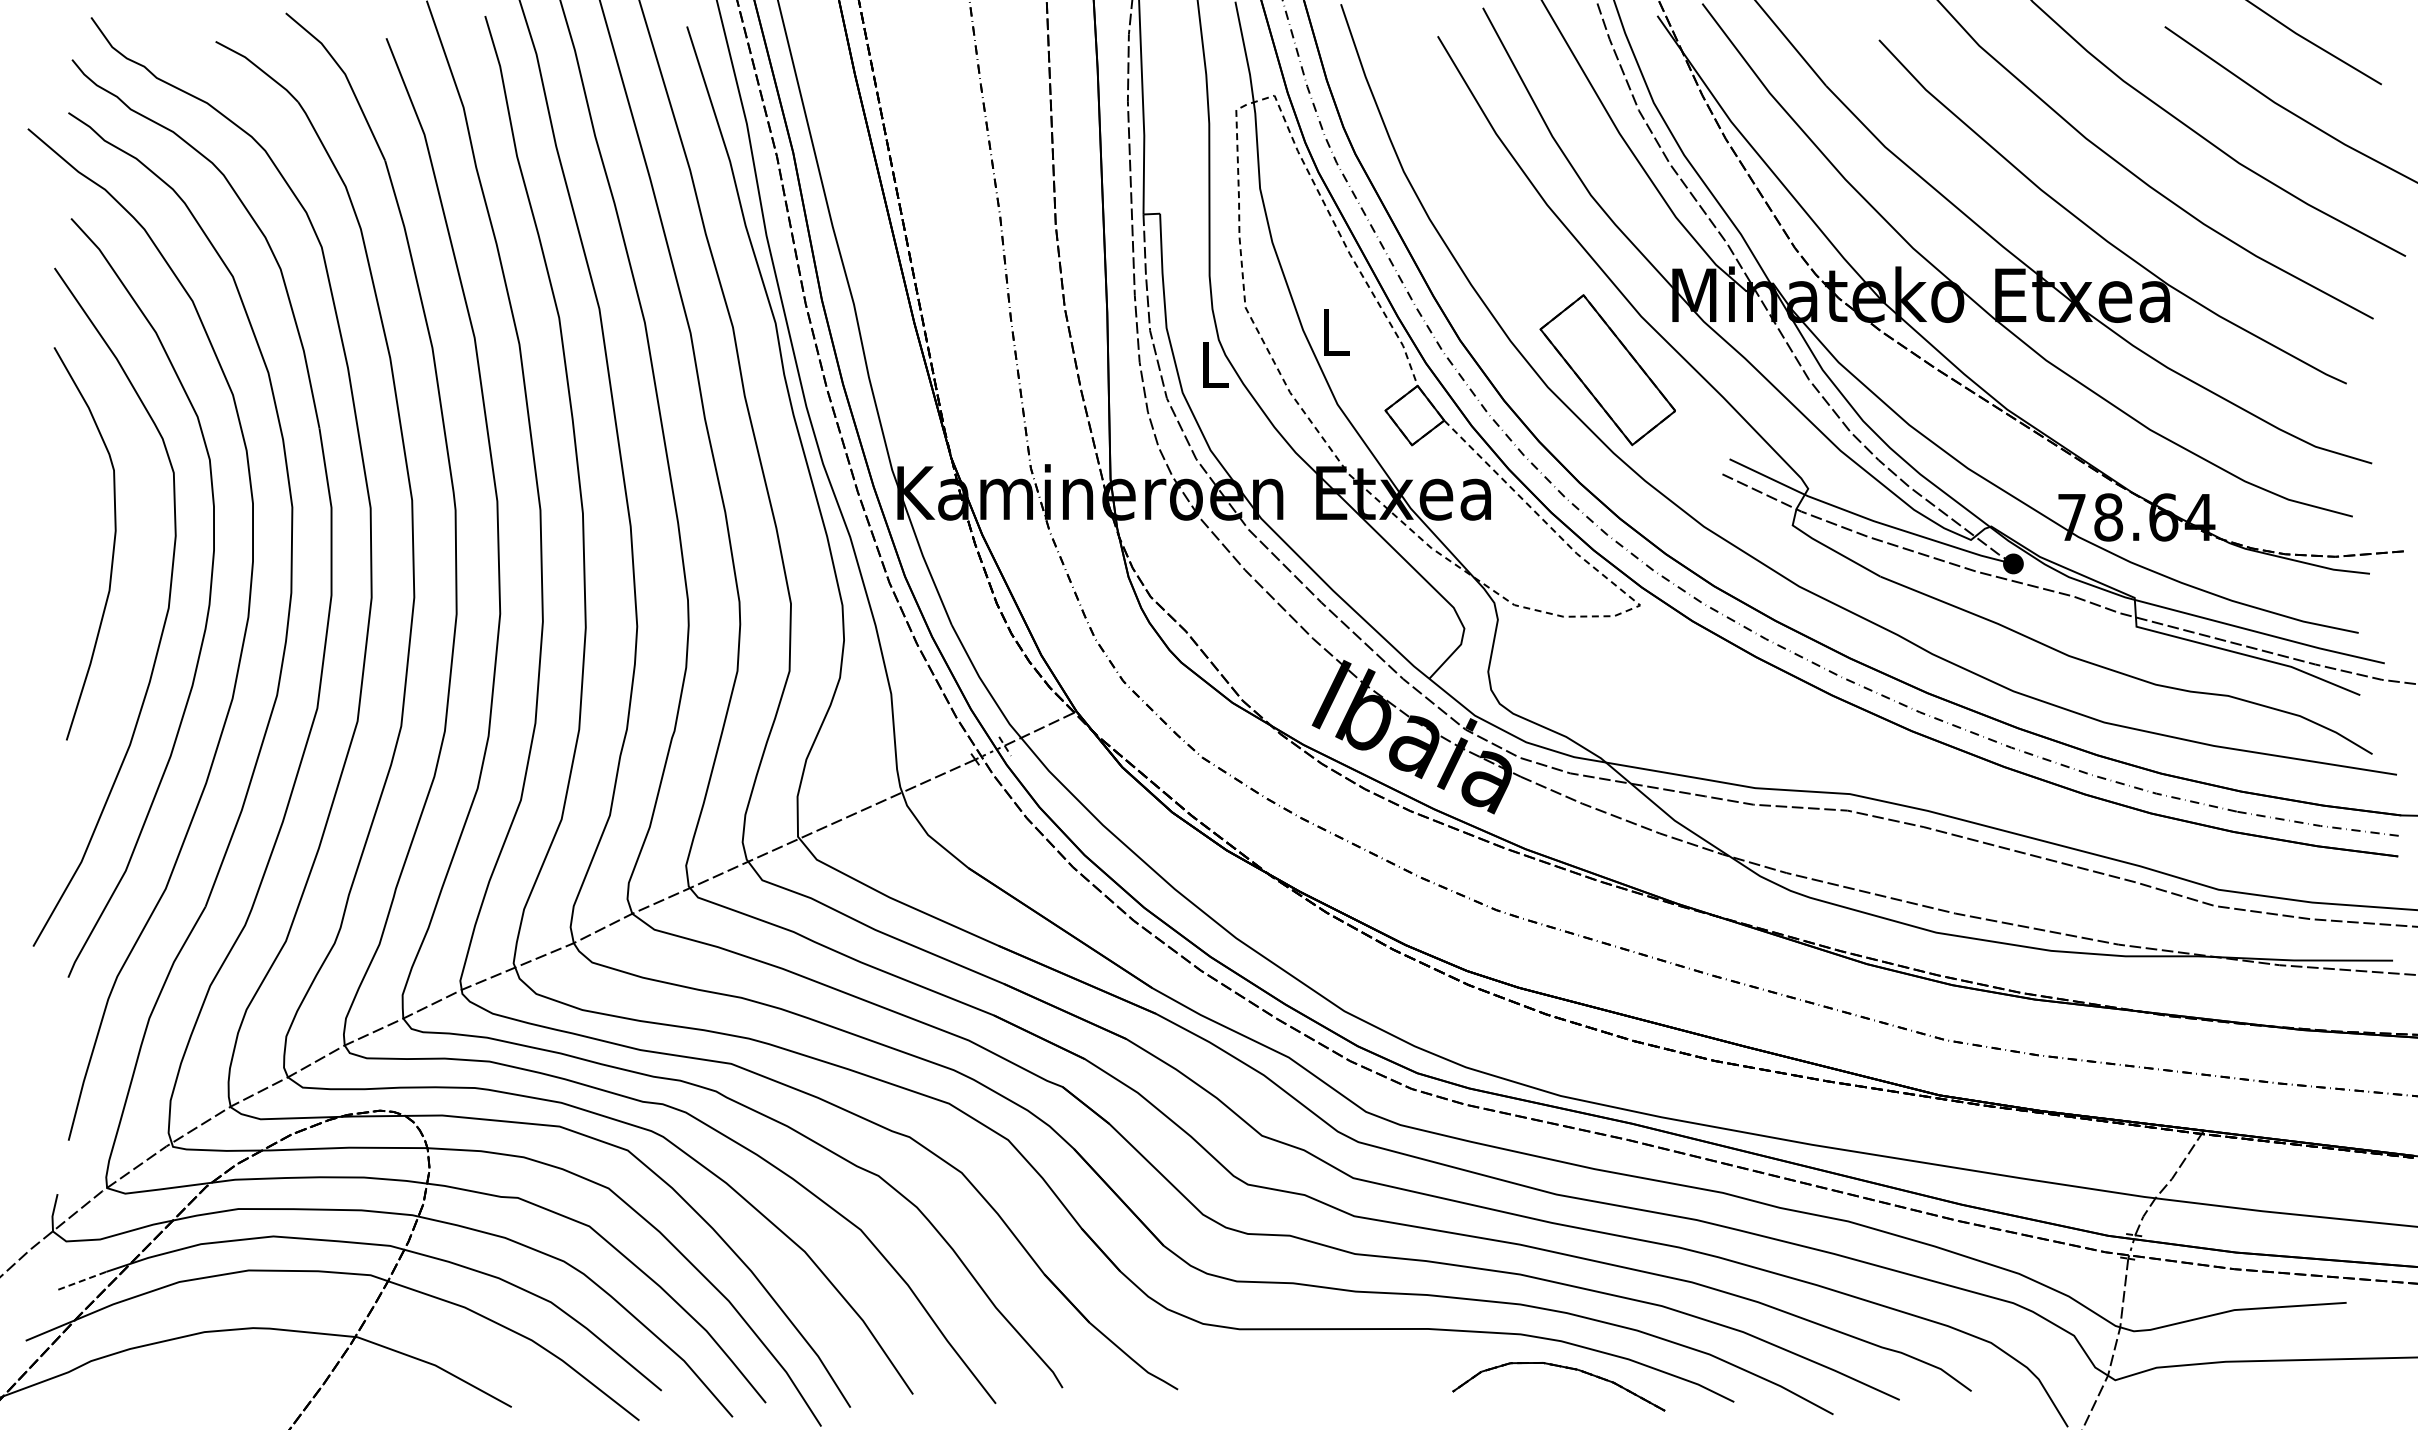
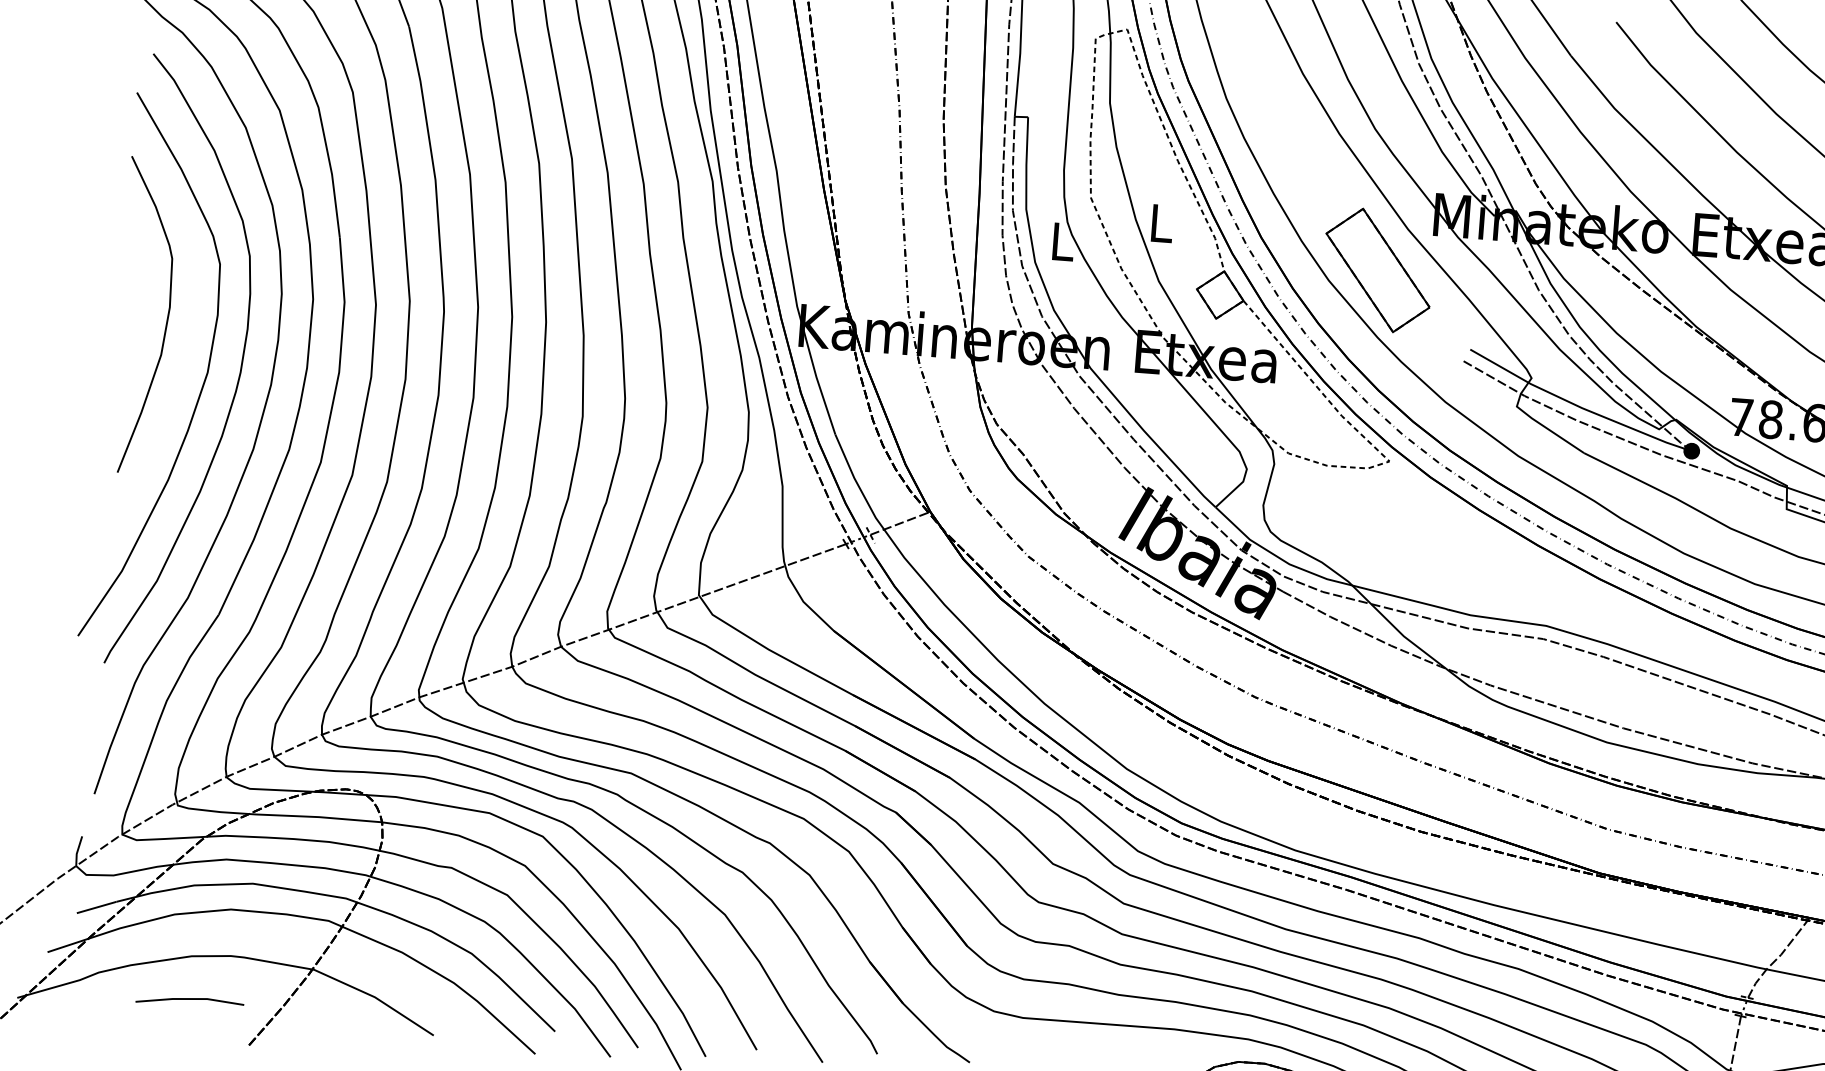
line: (82, 1280) -> (96, 907), dashed -> solid
line: (206, 1386) -> (189, 1000), added

